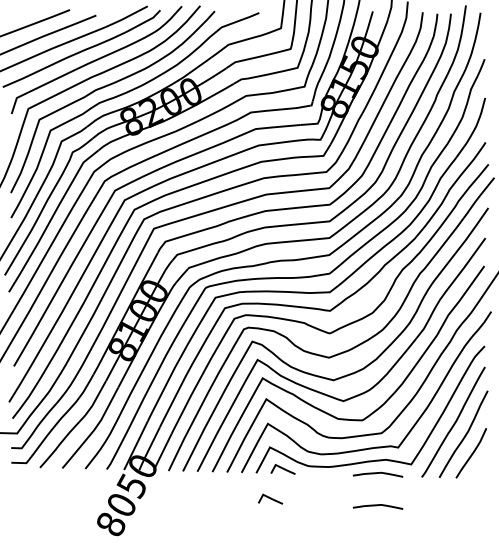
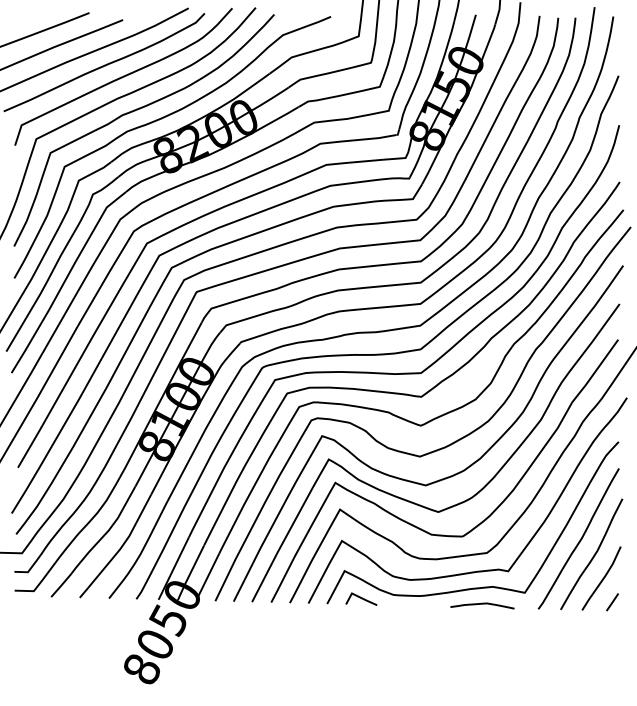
line: (479, 472) -> (612, 602), added
line: (270, 498) -> (345, 636), removed
curve: (378, 505) -> (482, 645), removed

